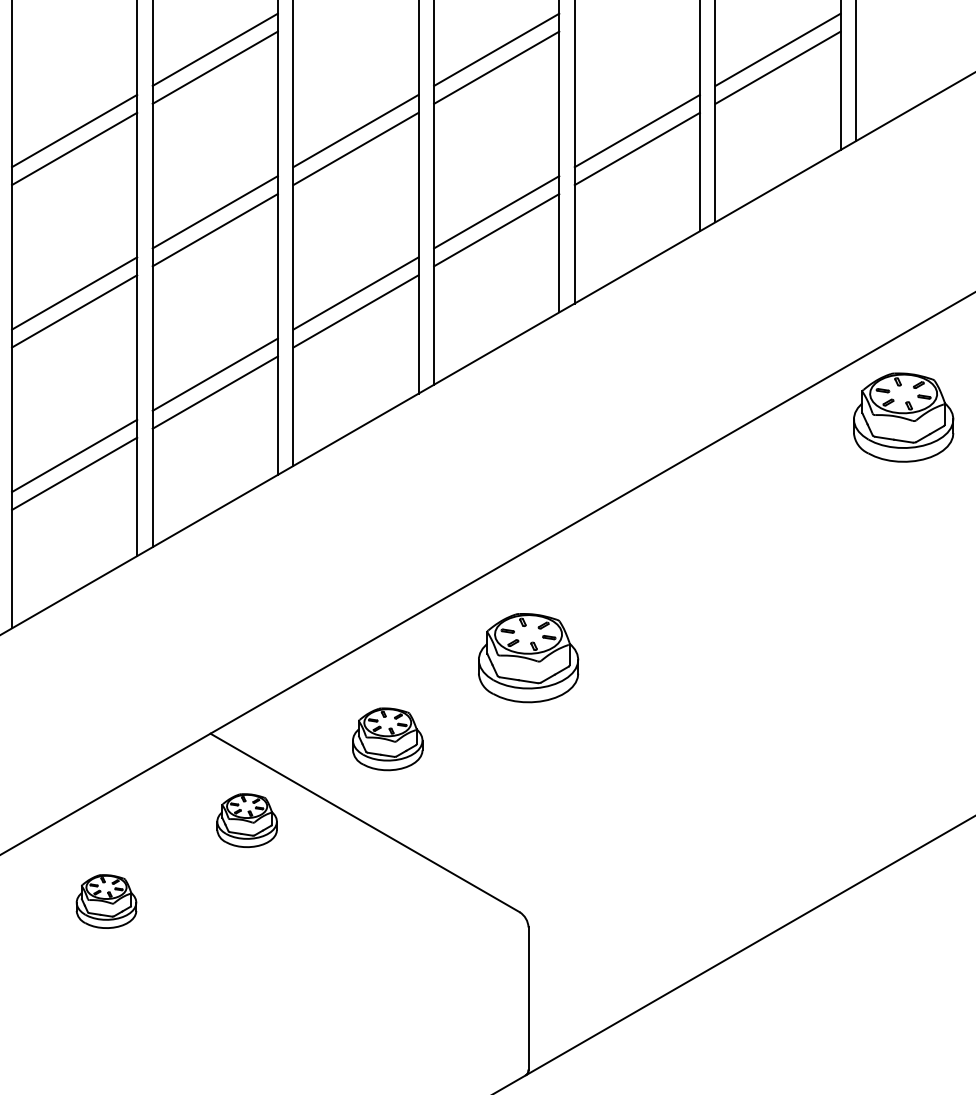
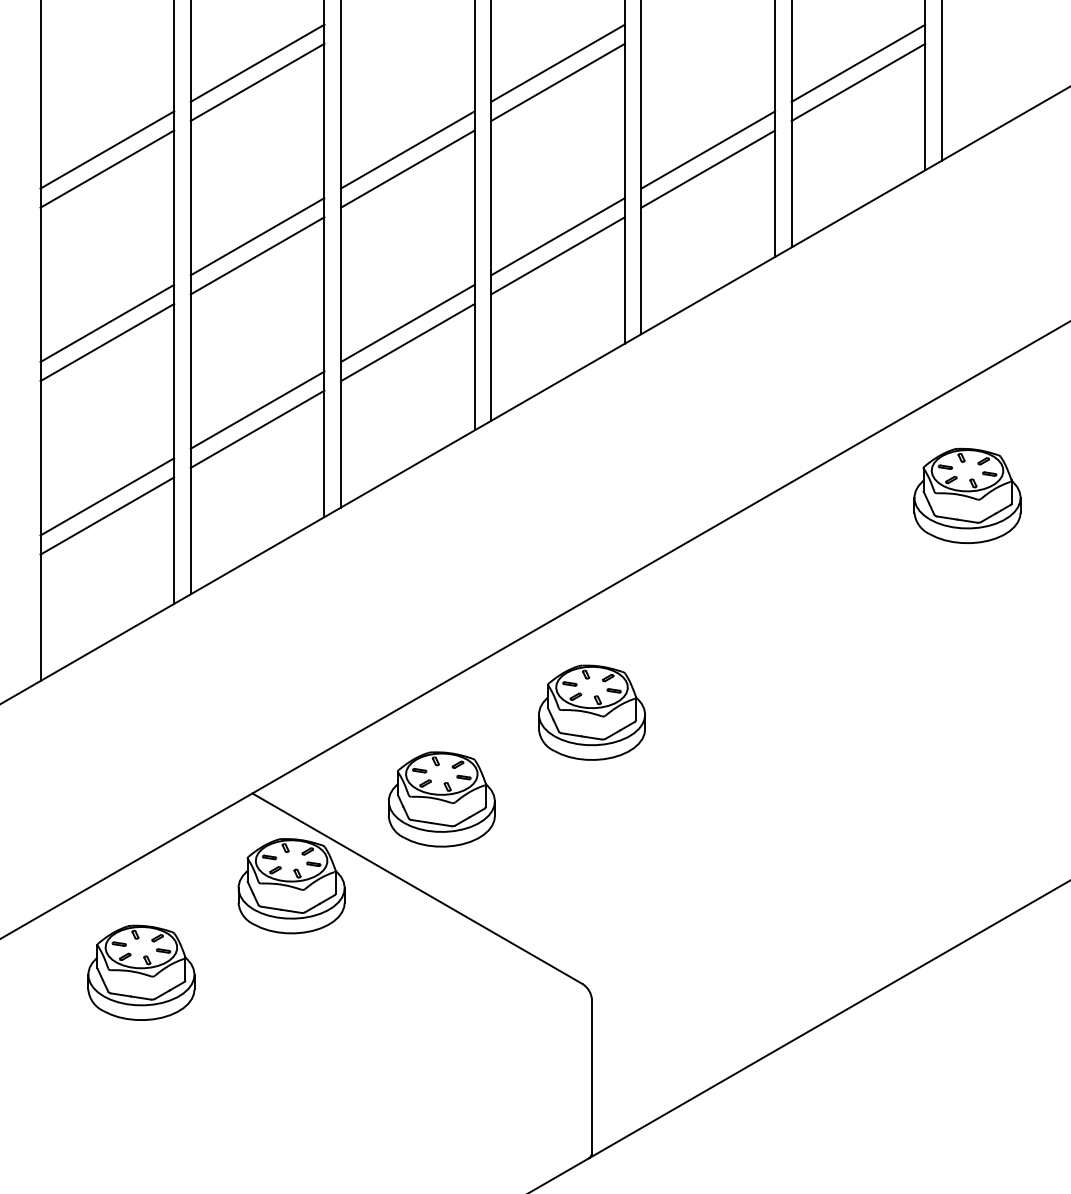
part: (903, 417) -> (967, 495), moved
part: (387, 739) -> (441, 799), size x1.43
part: (247, 820) -> (291, 886), size x1.67
part: (106, 901) -> (141, 972), size x1.67

